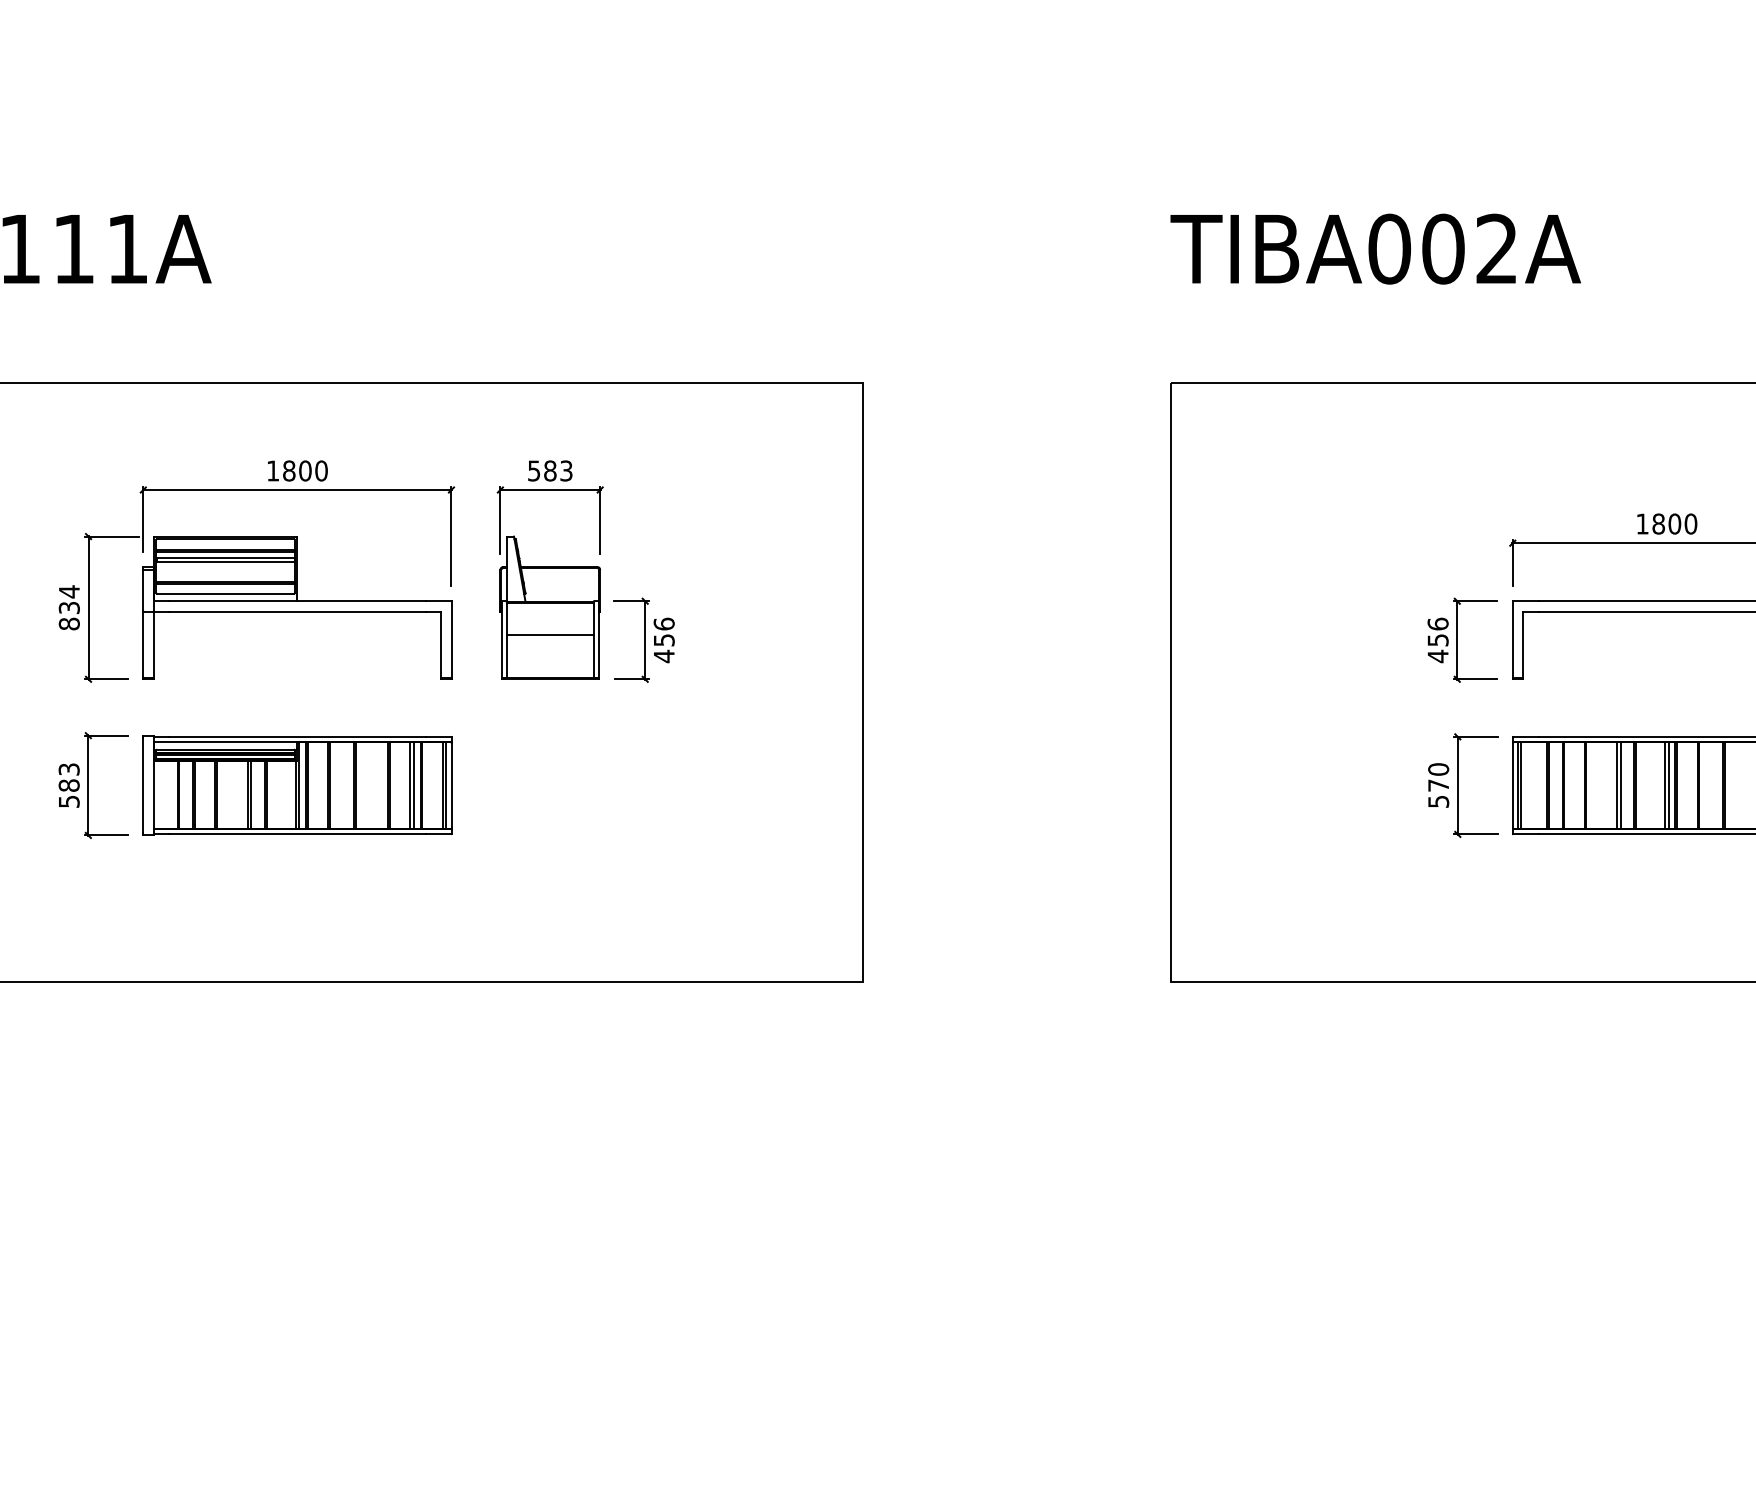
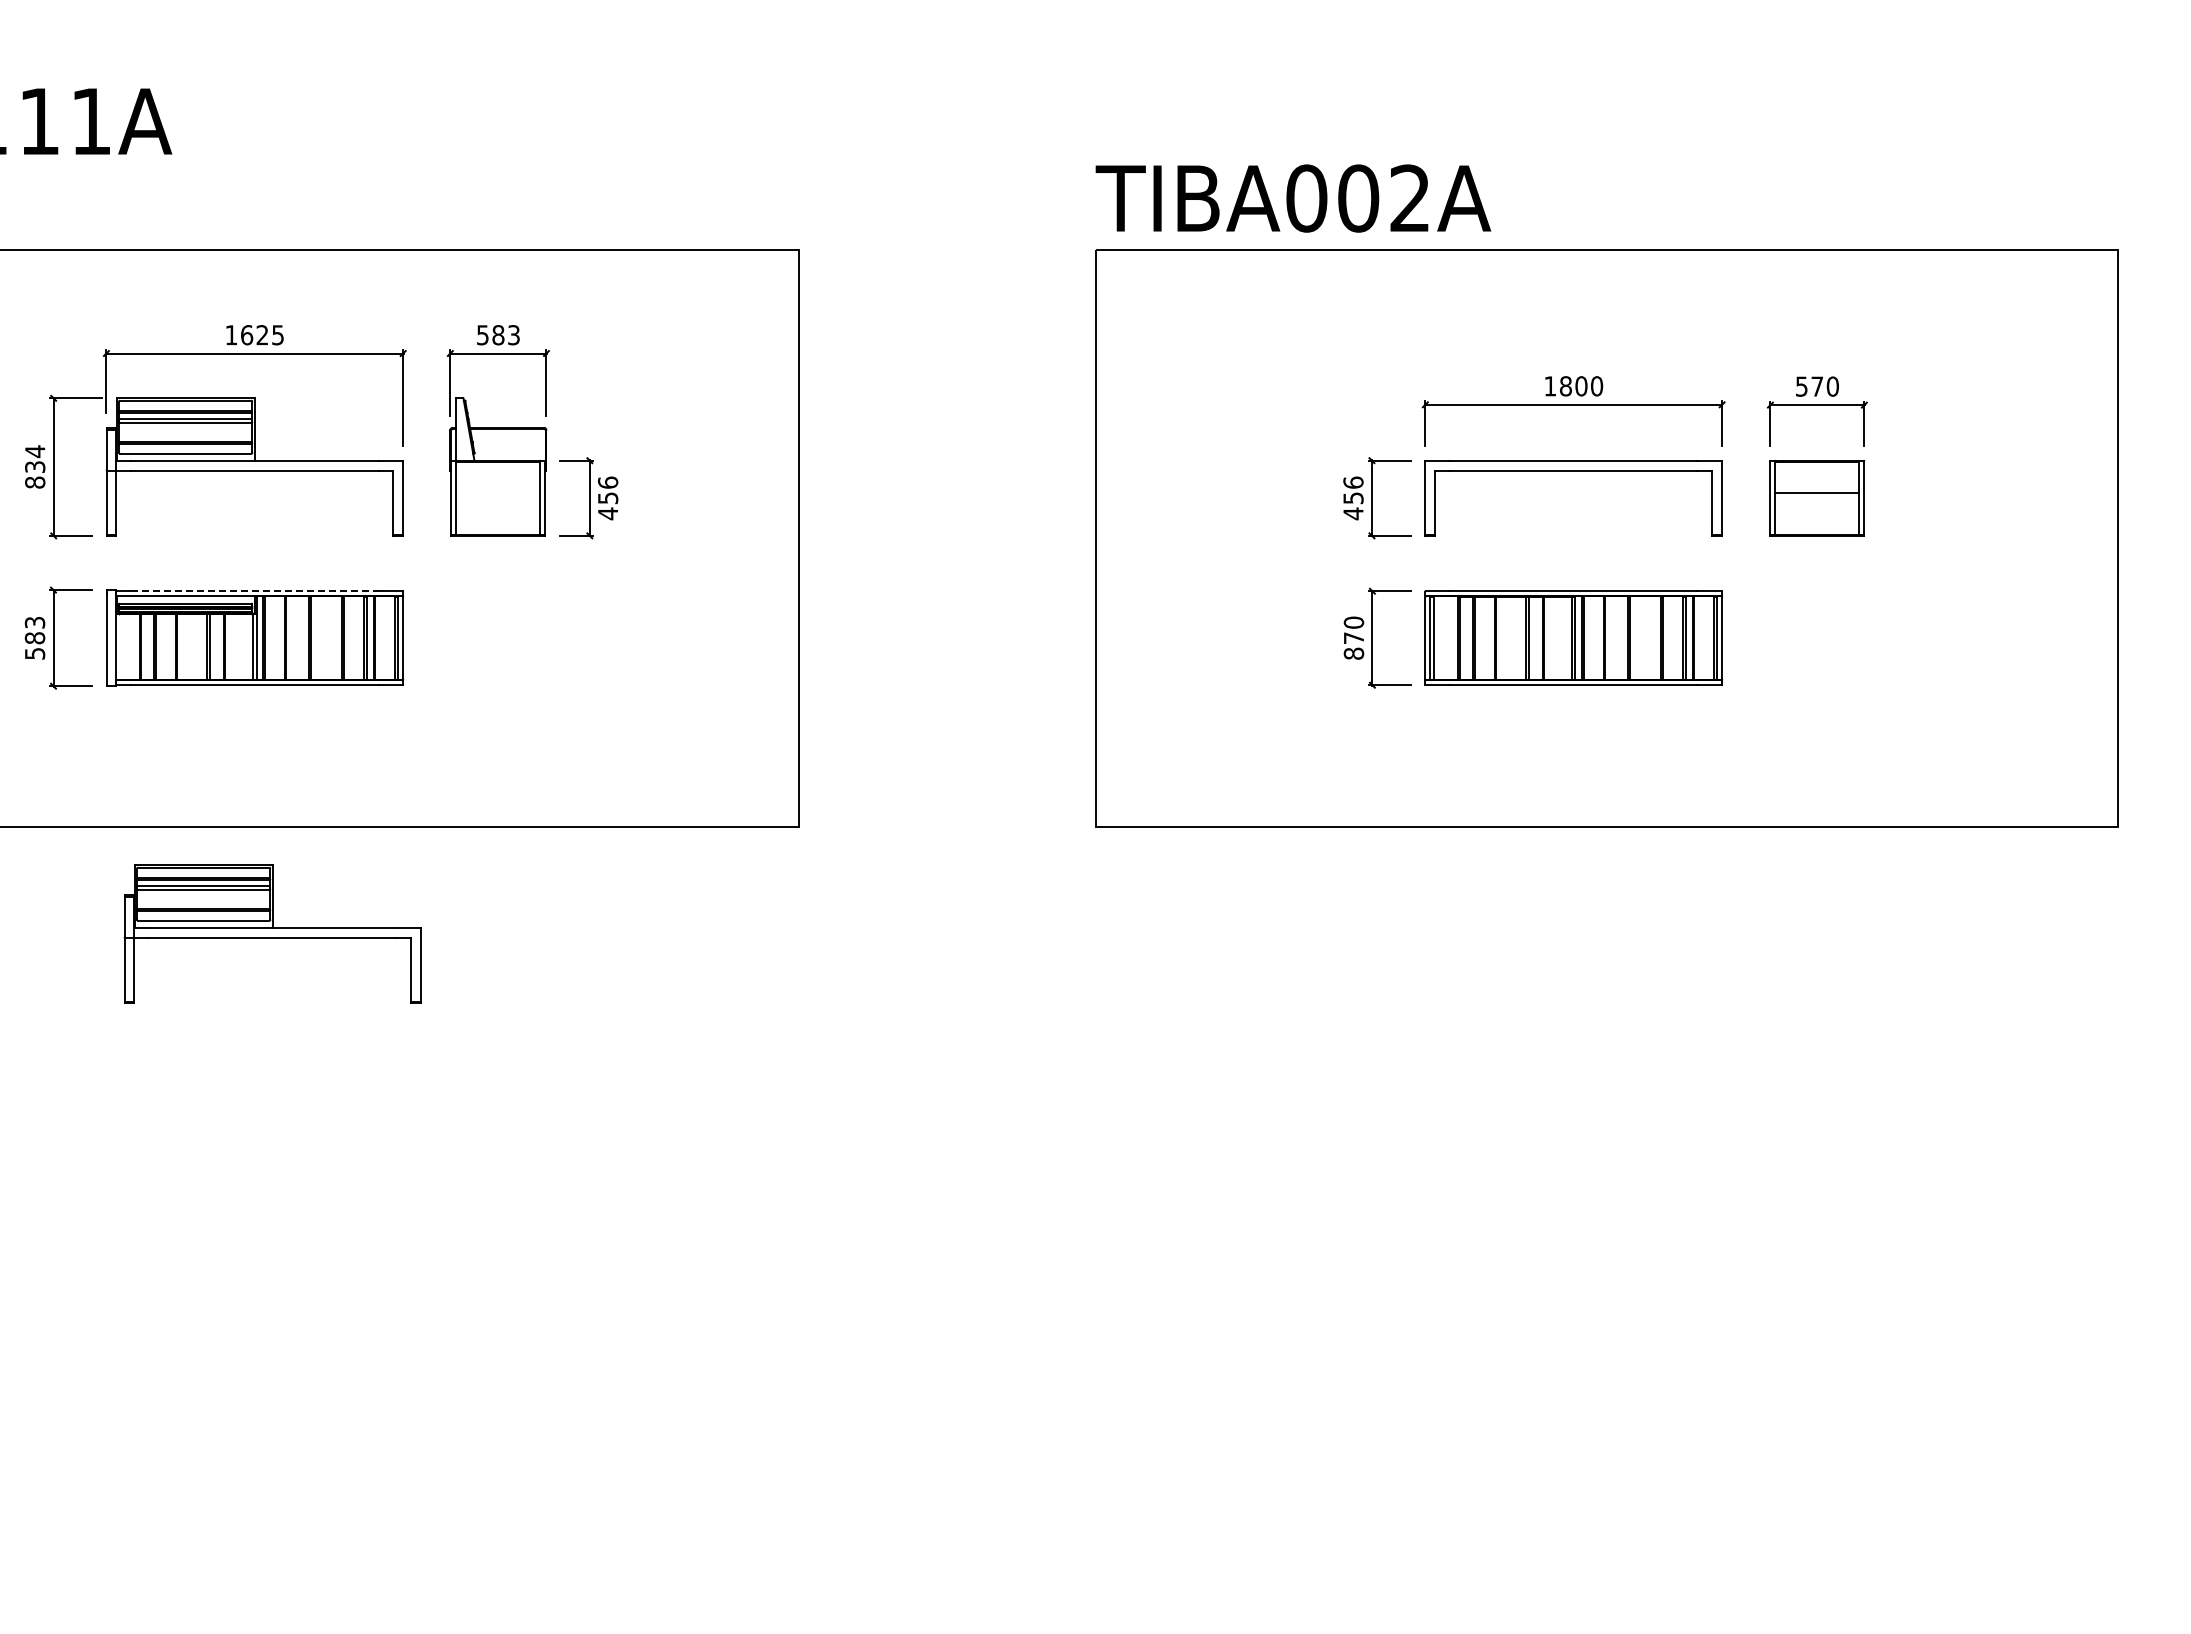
text: (1375, 249) -> (1293, 198), moved
text: (305, 471) -> (262, 335), 1800 -> 1625
line: (550, 634) -> (498, 492), removed
line: (297, 737) -> (254, 591), solid -> dashed
text: (1438, 801) -> (1353, 653), 570 -> 870
part: (315, 1092) -> (272, 933), added

